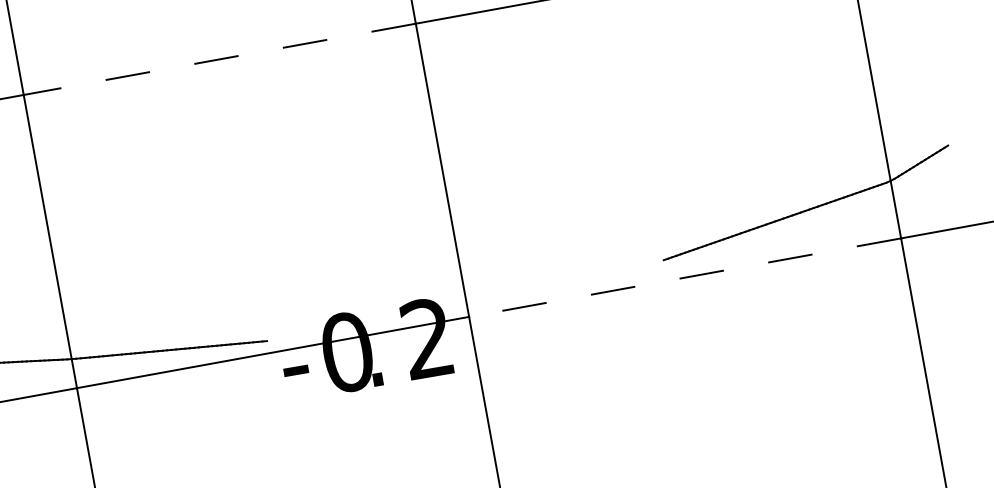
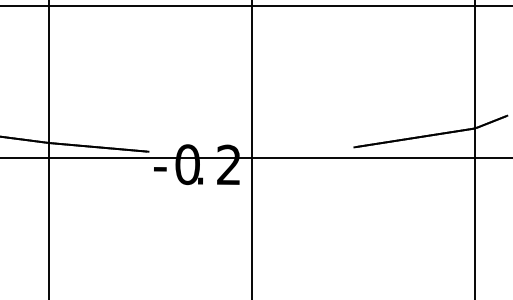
line: (218, 59) -> (149, 6), dashed -> solid
line: (685, 278) -> (363, 158), dashed -> solid

